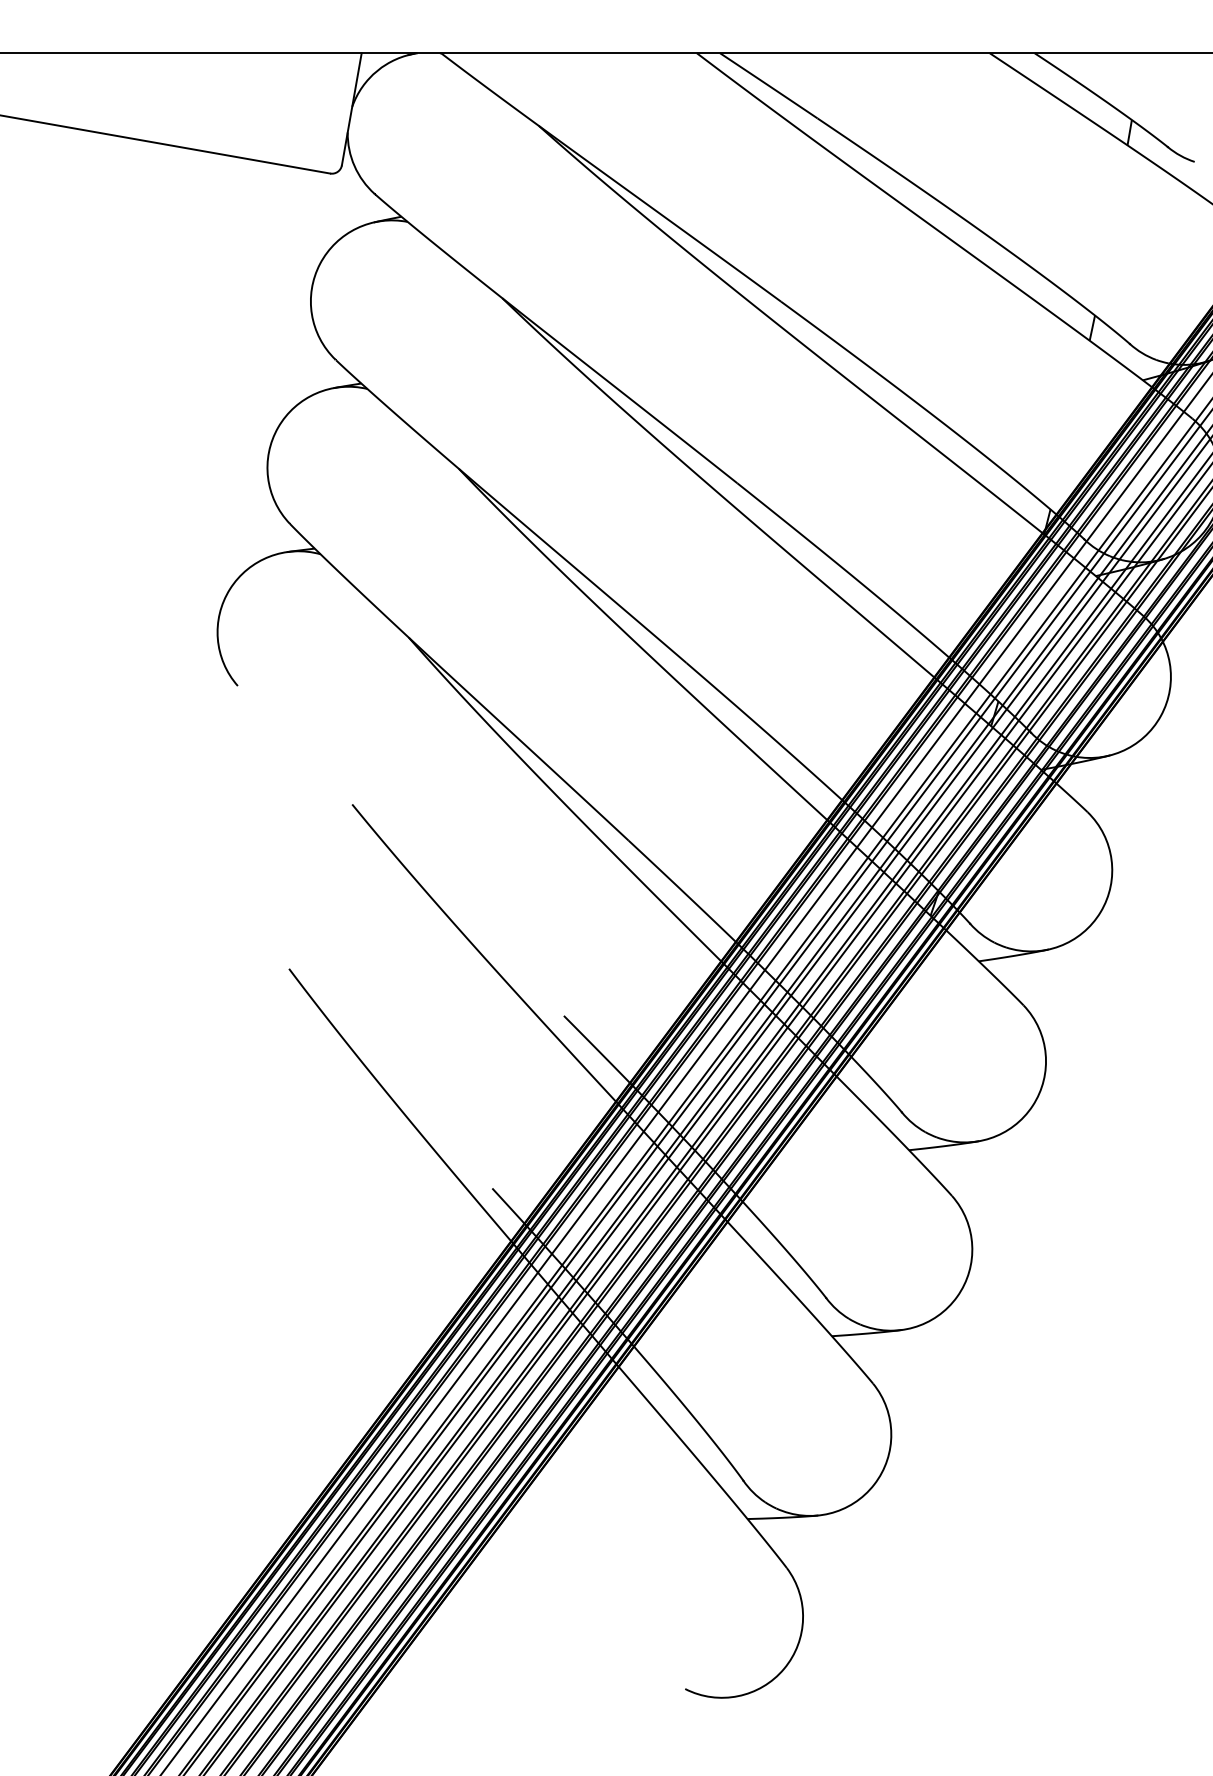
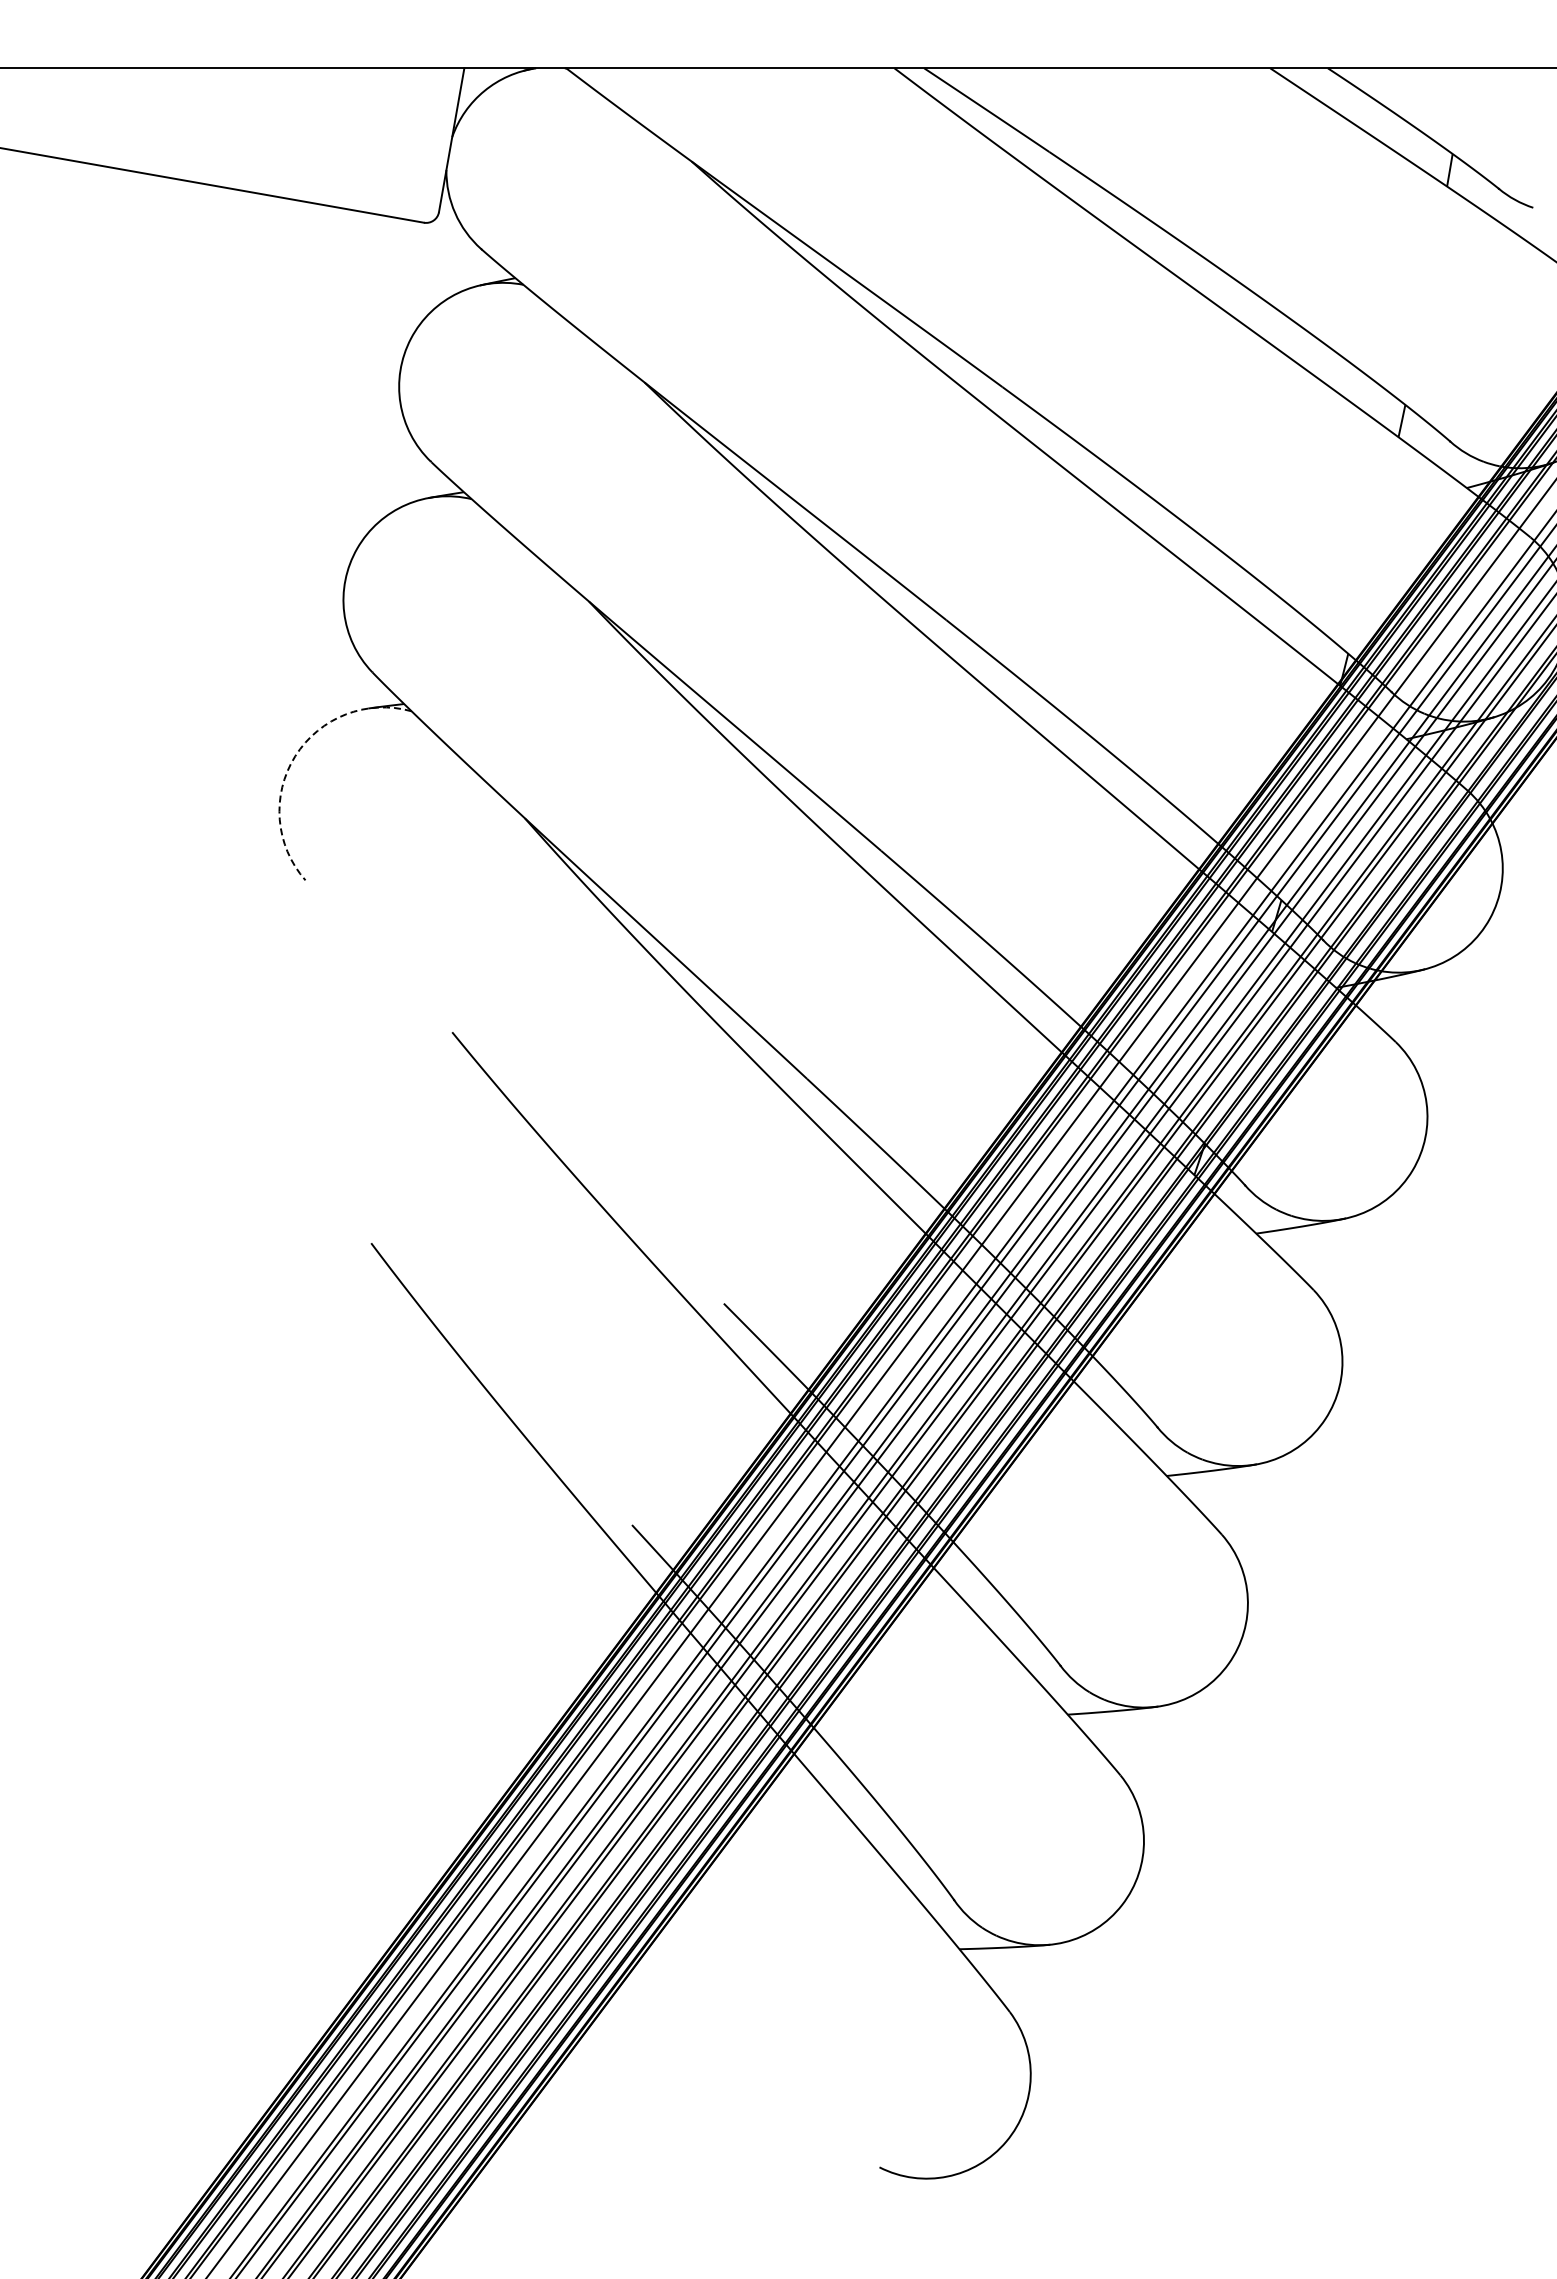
arc: (230, 589) -> (295, 756), solid -> dashed

